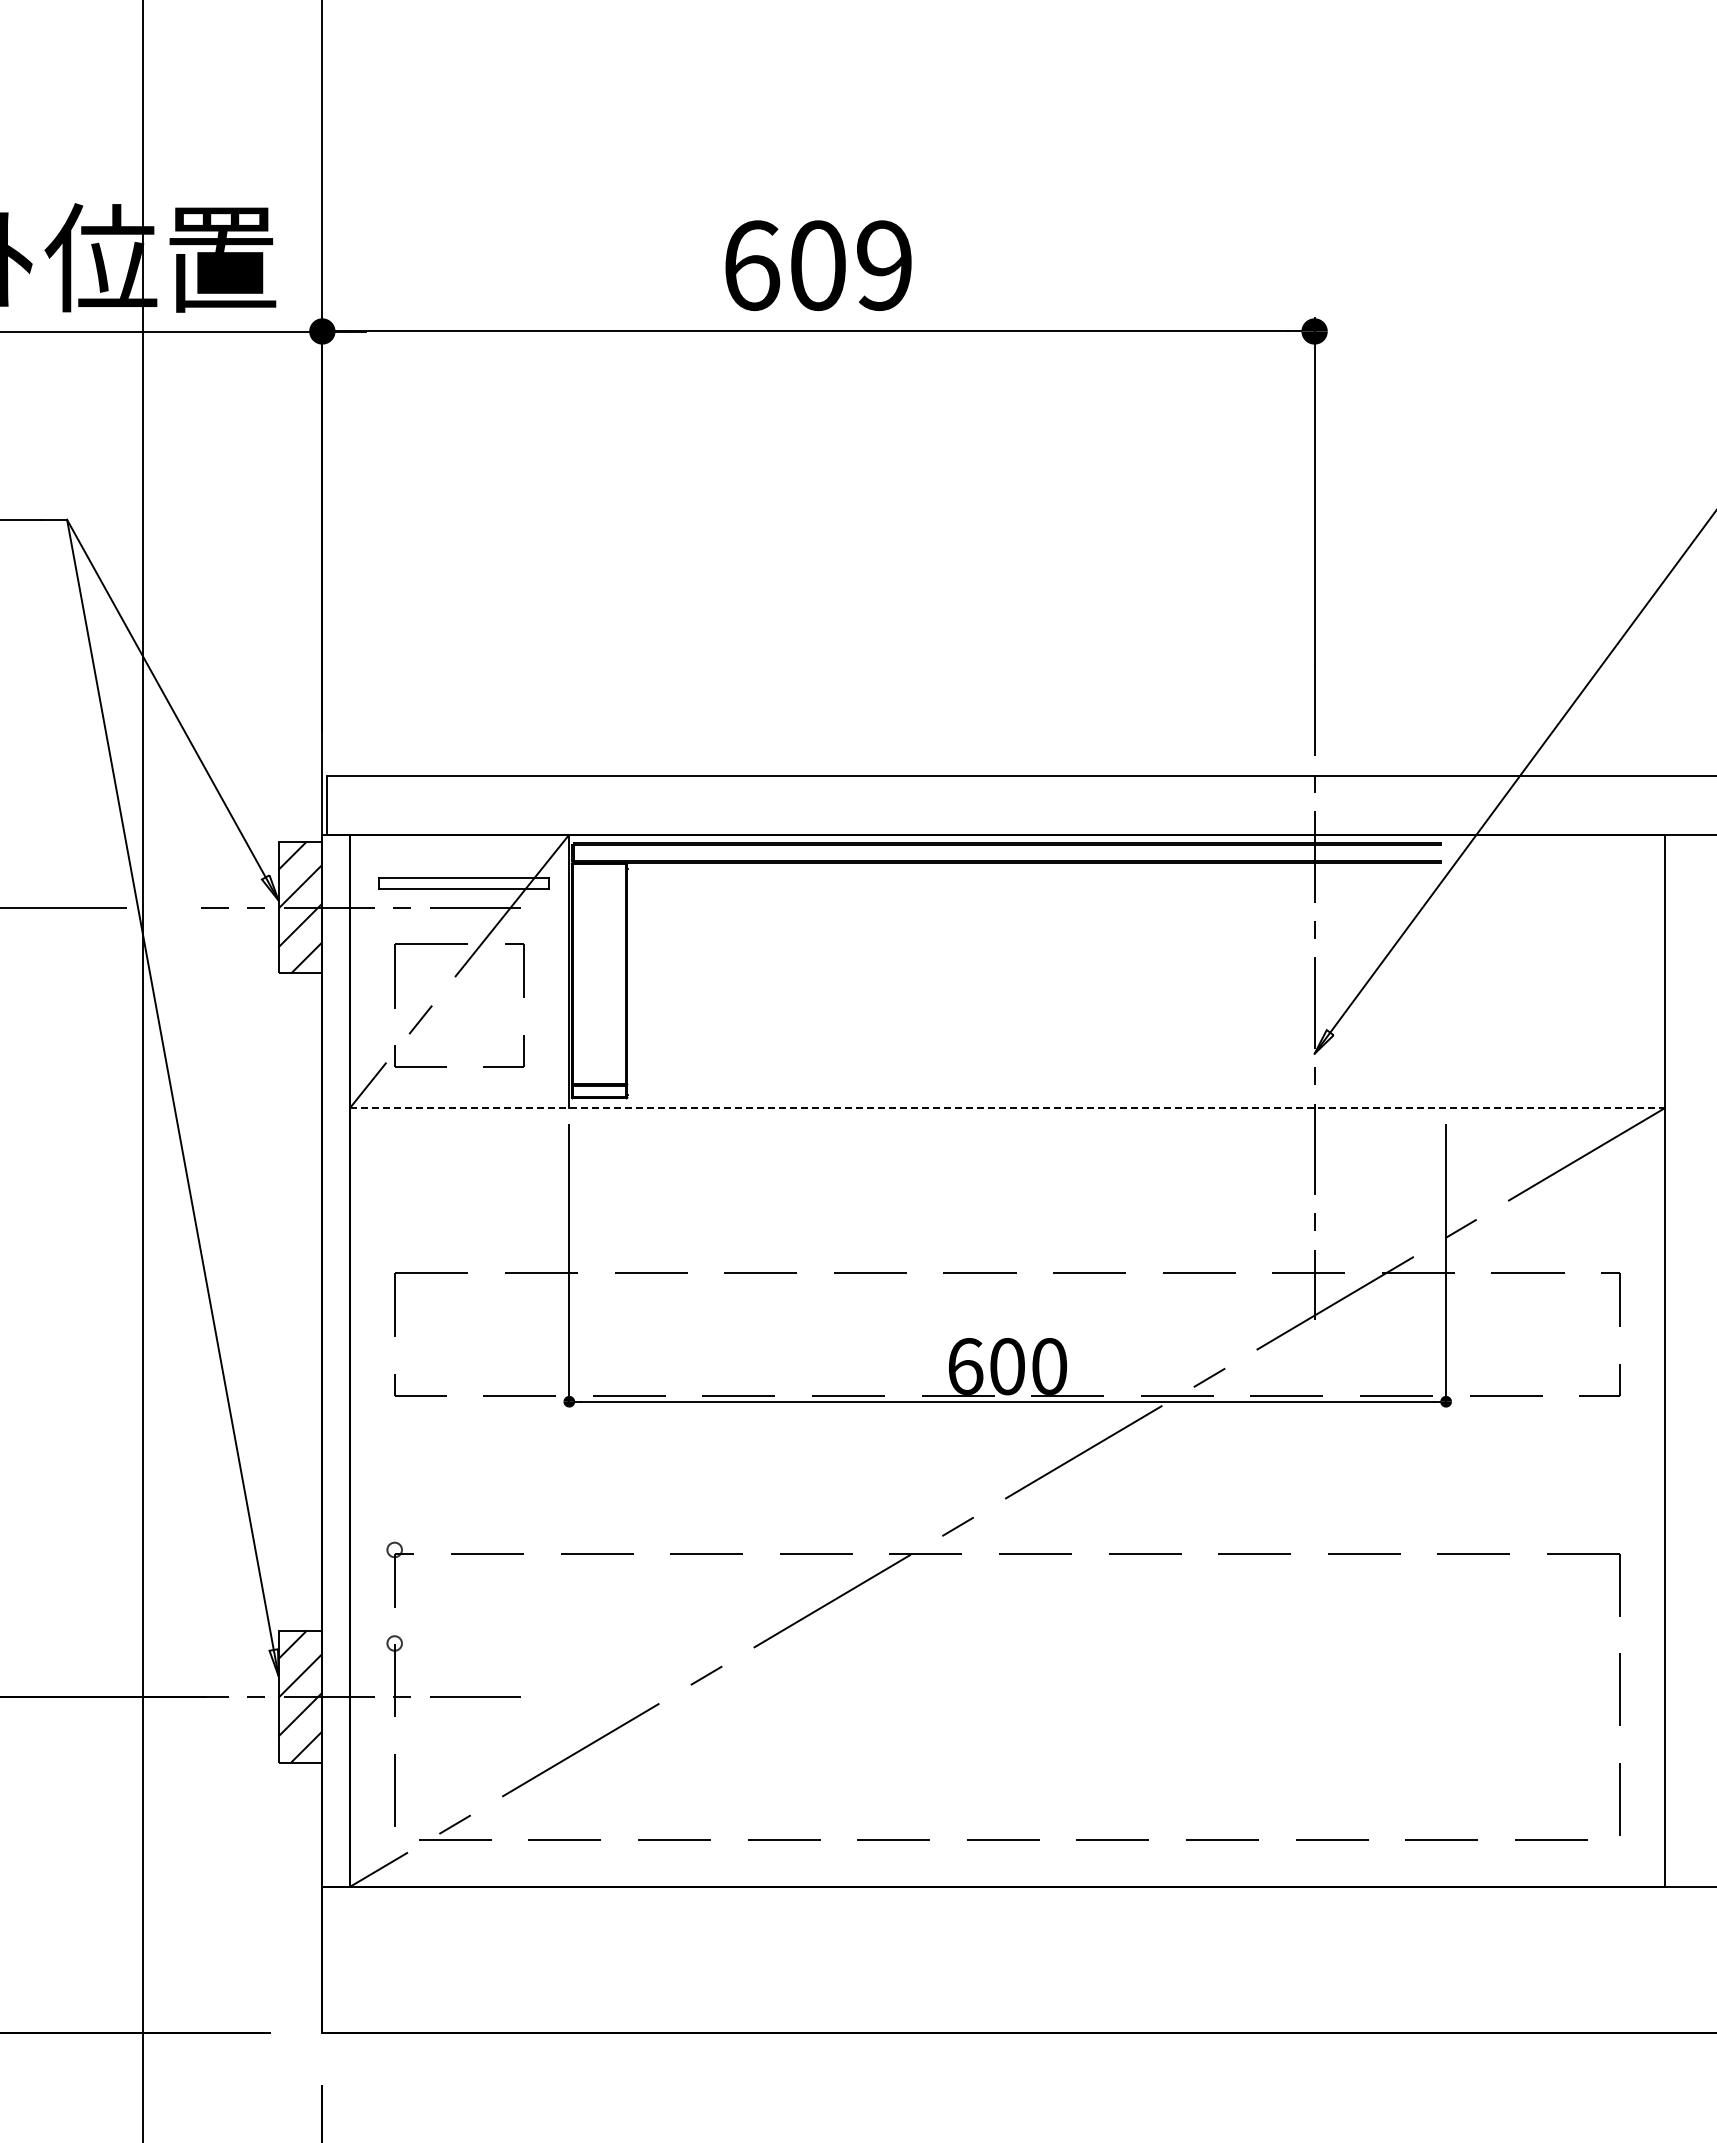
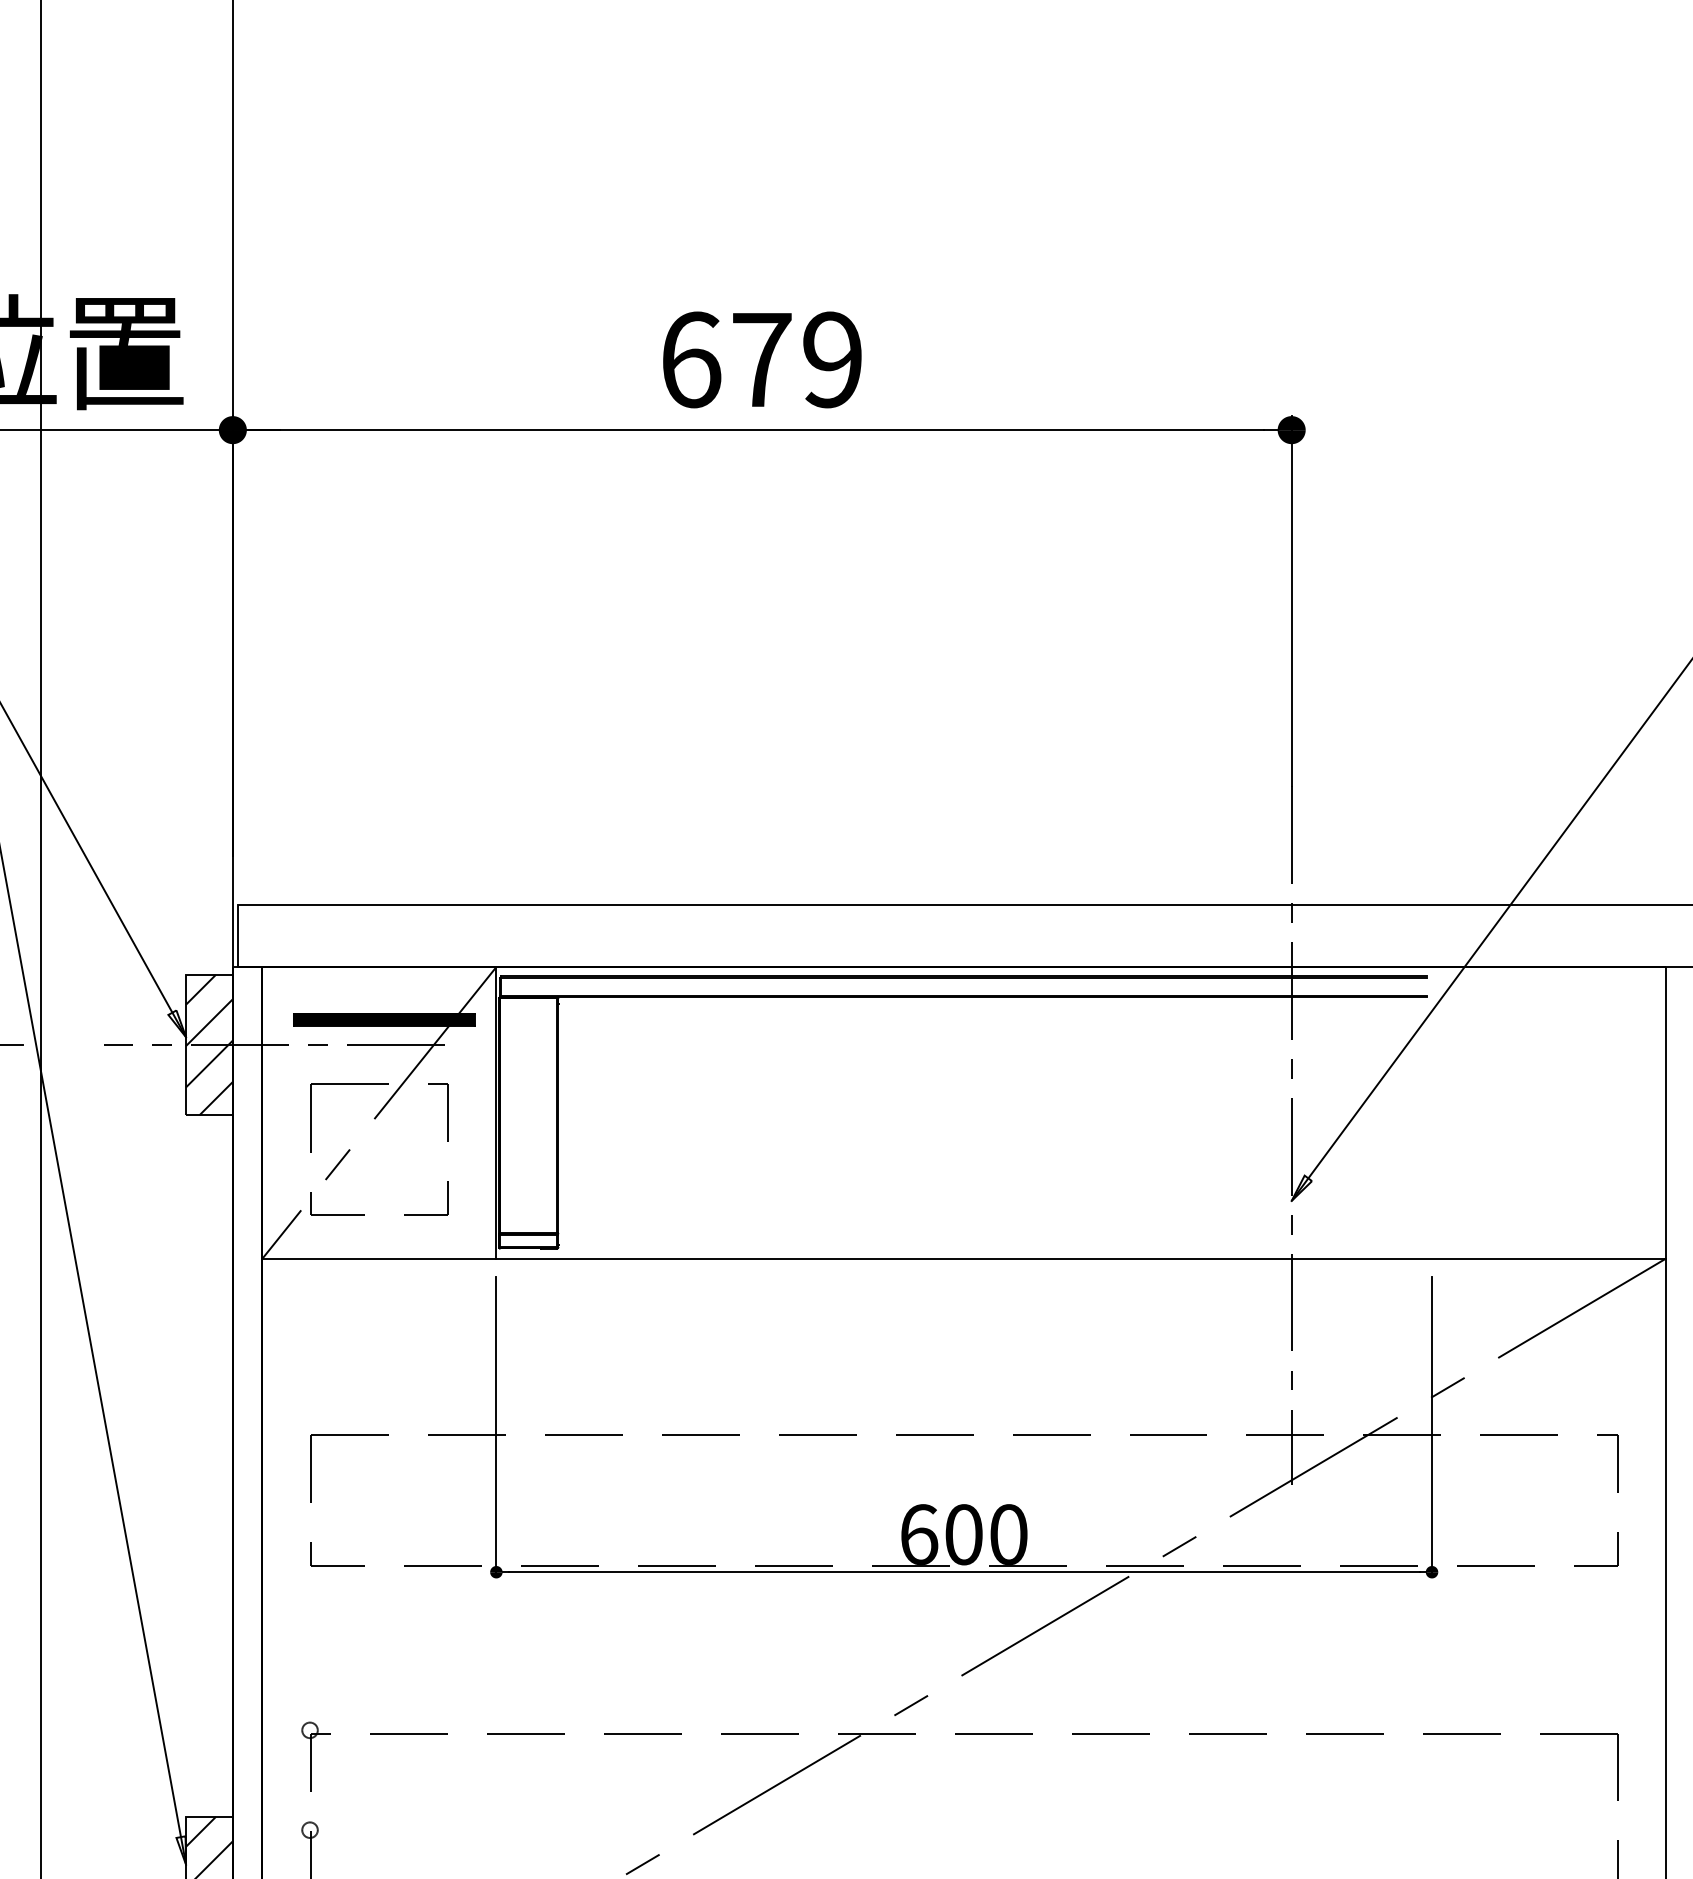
text: (818, 265) -> (762, 359), 609 -> 679
hatch: (463, 883) -> (383, 1019), added
line: (1007, 1107) -> (963, 1258), dashed -> solid

